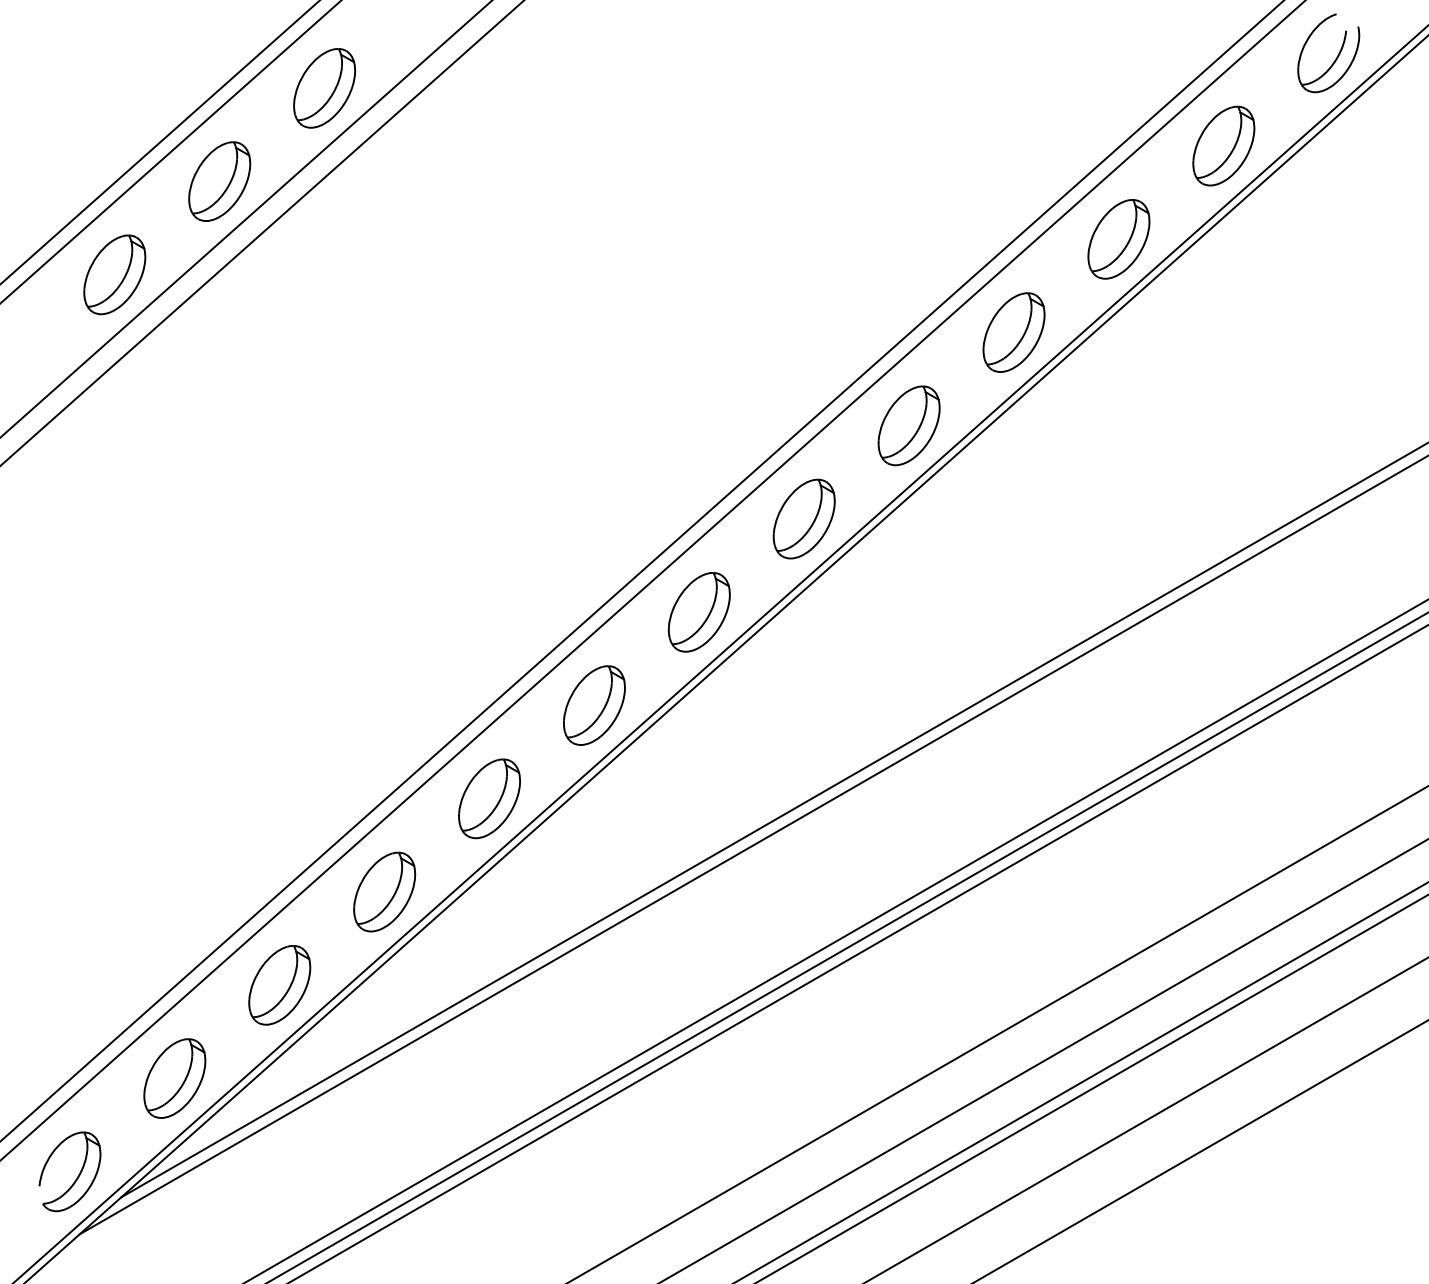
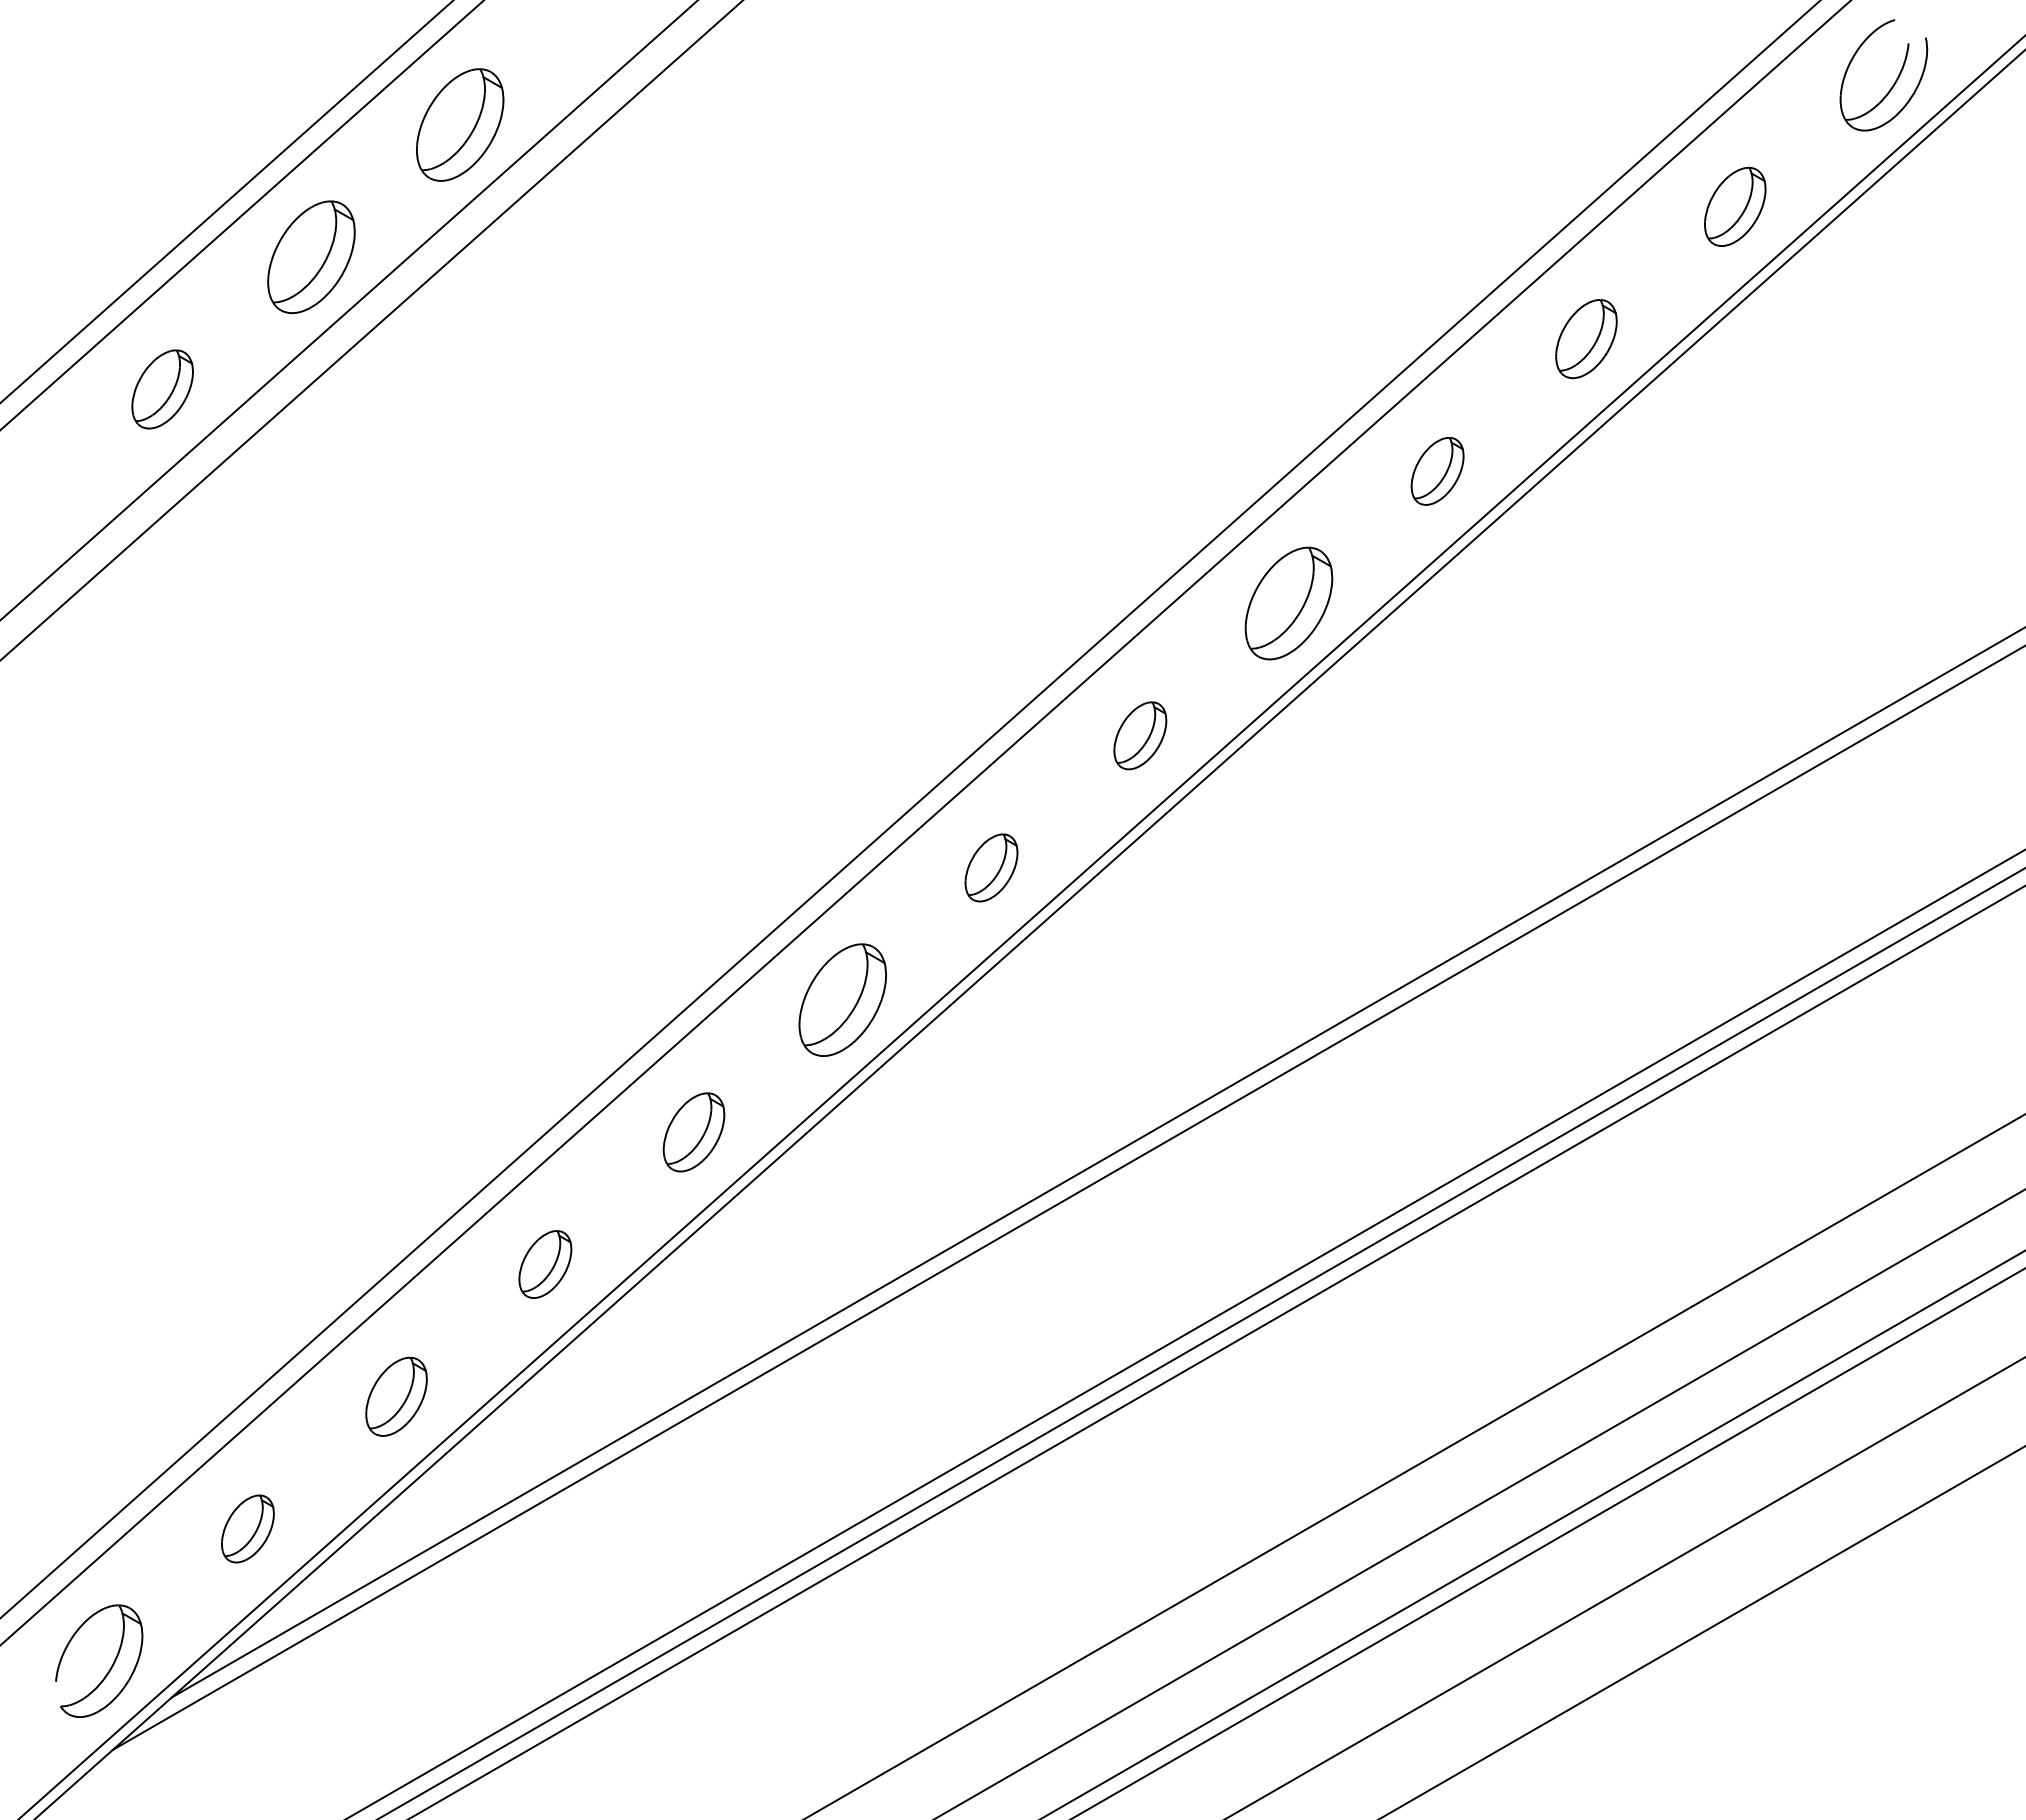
part: (1224, 145) -> (1735, 206), size x0.7
part: (1118, 238) -> (1586, 338), size x0.7
part: (114, 274) -> (162, 389), size x0.7
part: (1013, 332) -> (1437, 471), size x0.6
part: (804, 518) -> (1140, 735), size x0.6
part: (699, 612) -> (991, 867), size x0.6
part: (489, 798) -> (693, 1132), size x0.7
part: (384, 892) -> (545, 1264), size x0.6
part: (279, 985) -> (396, 1396), size x0.7
part: (174, 1078) -> (247, 1528), size x0.6

